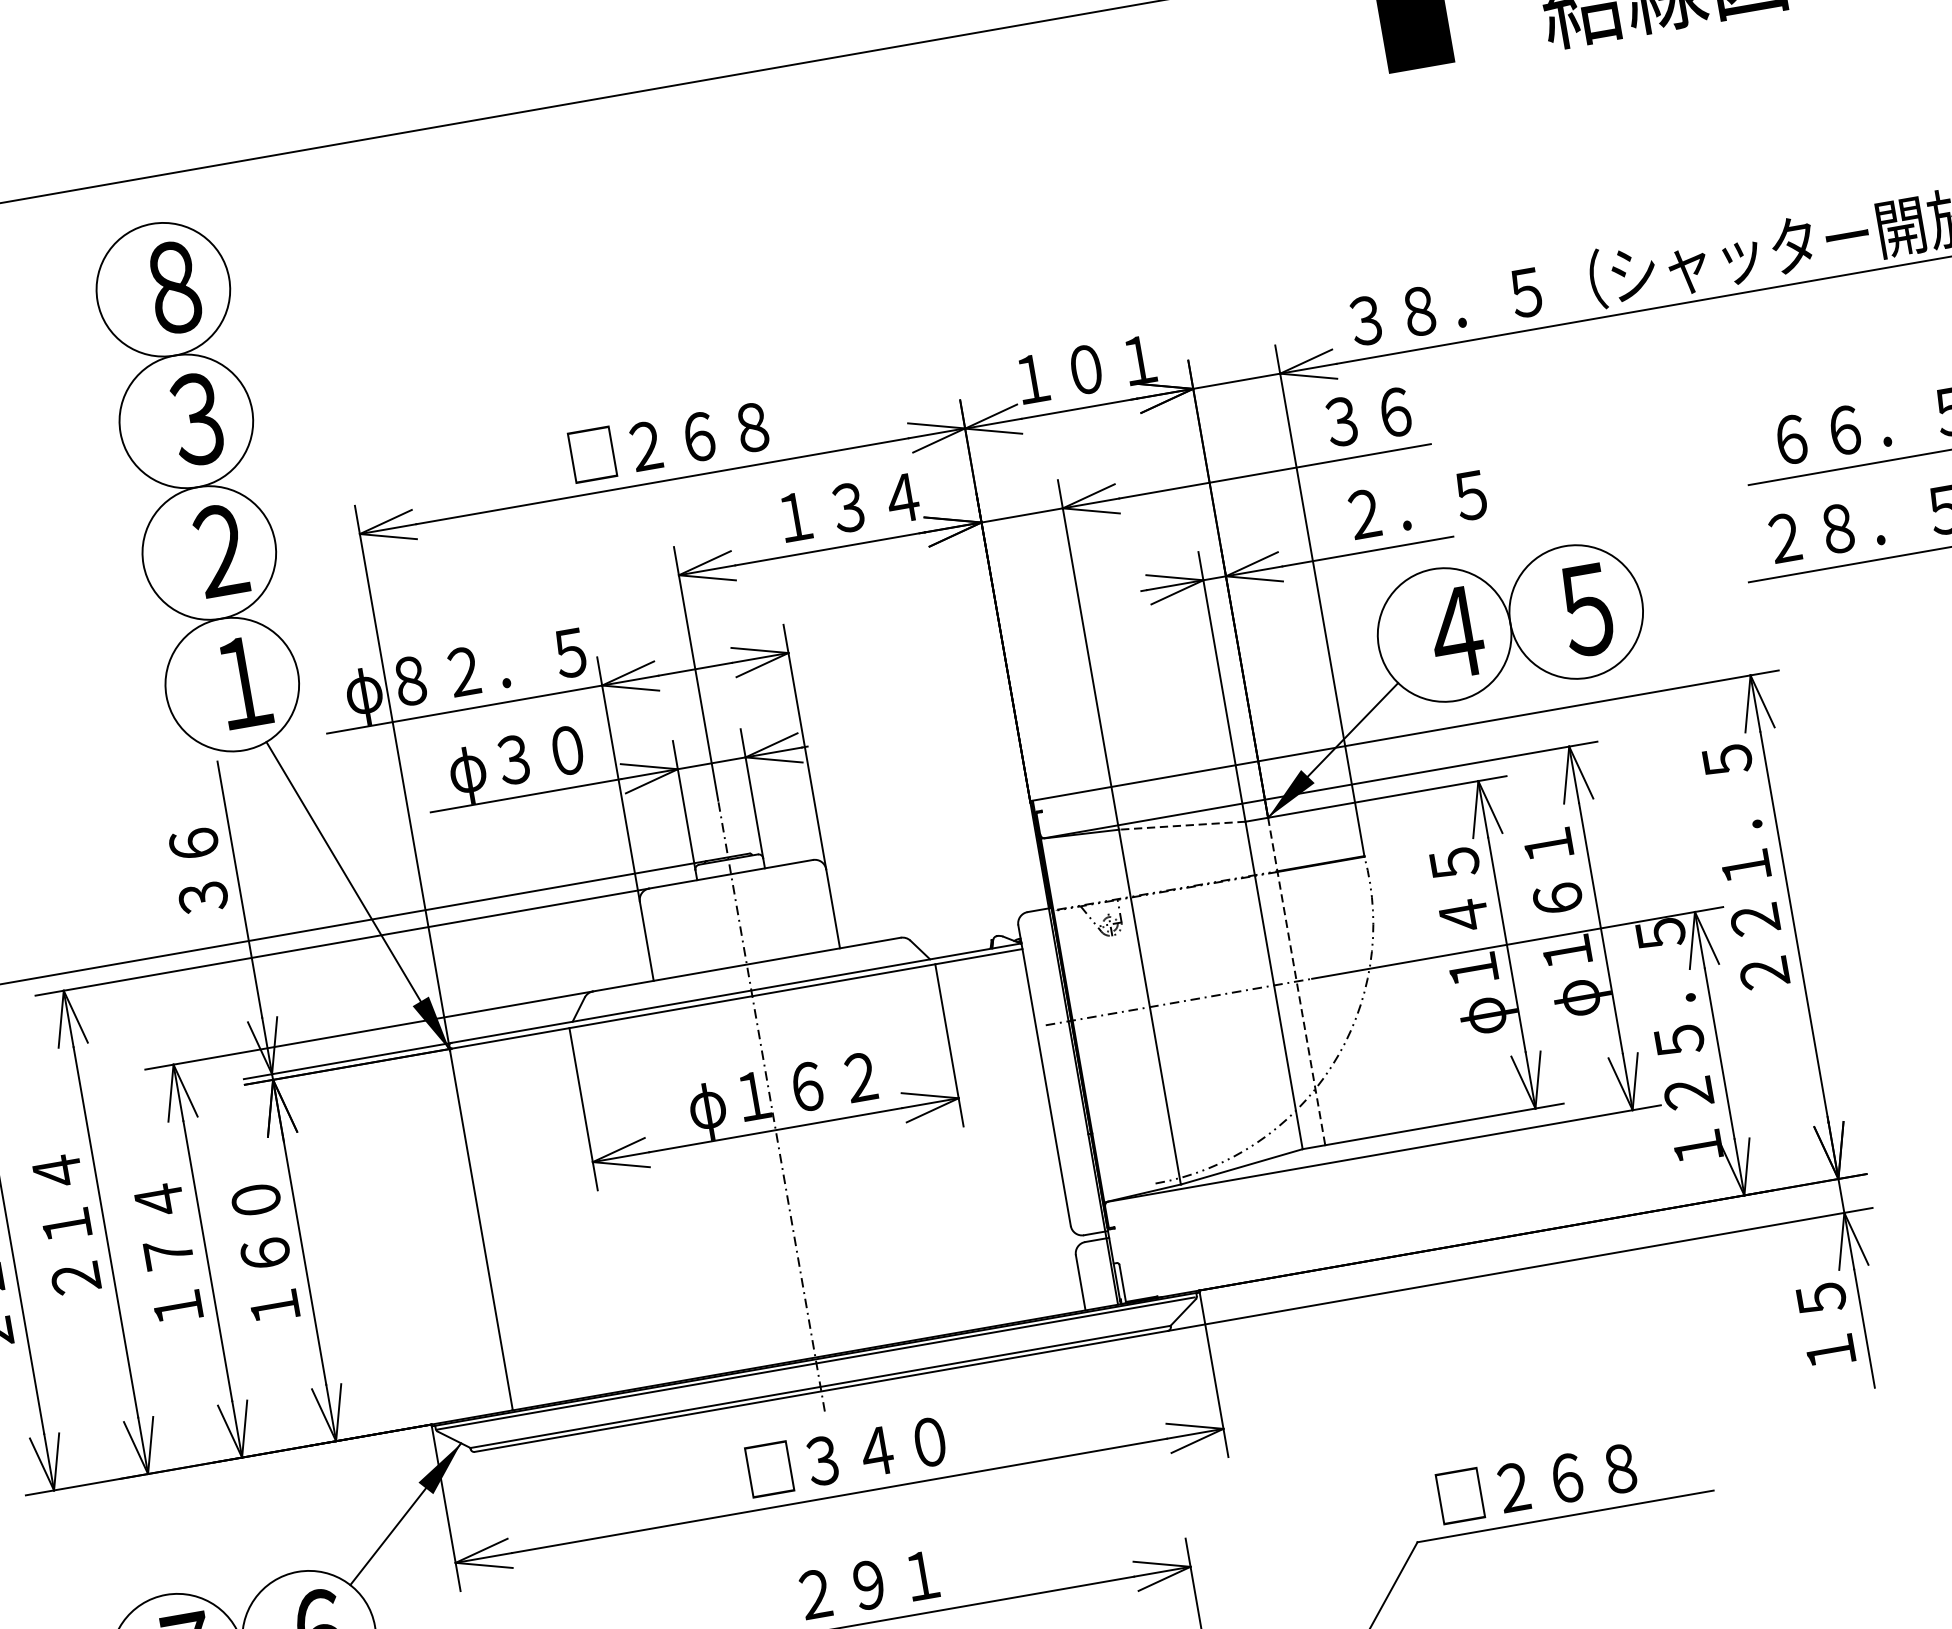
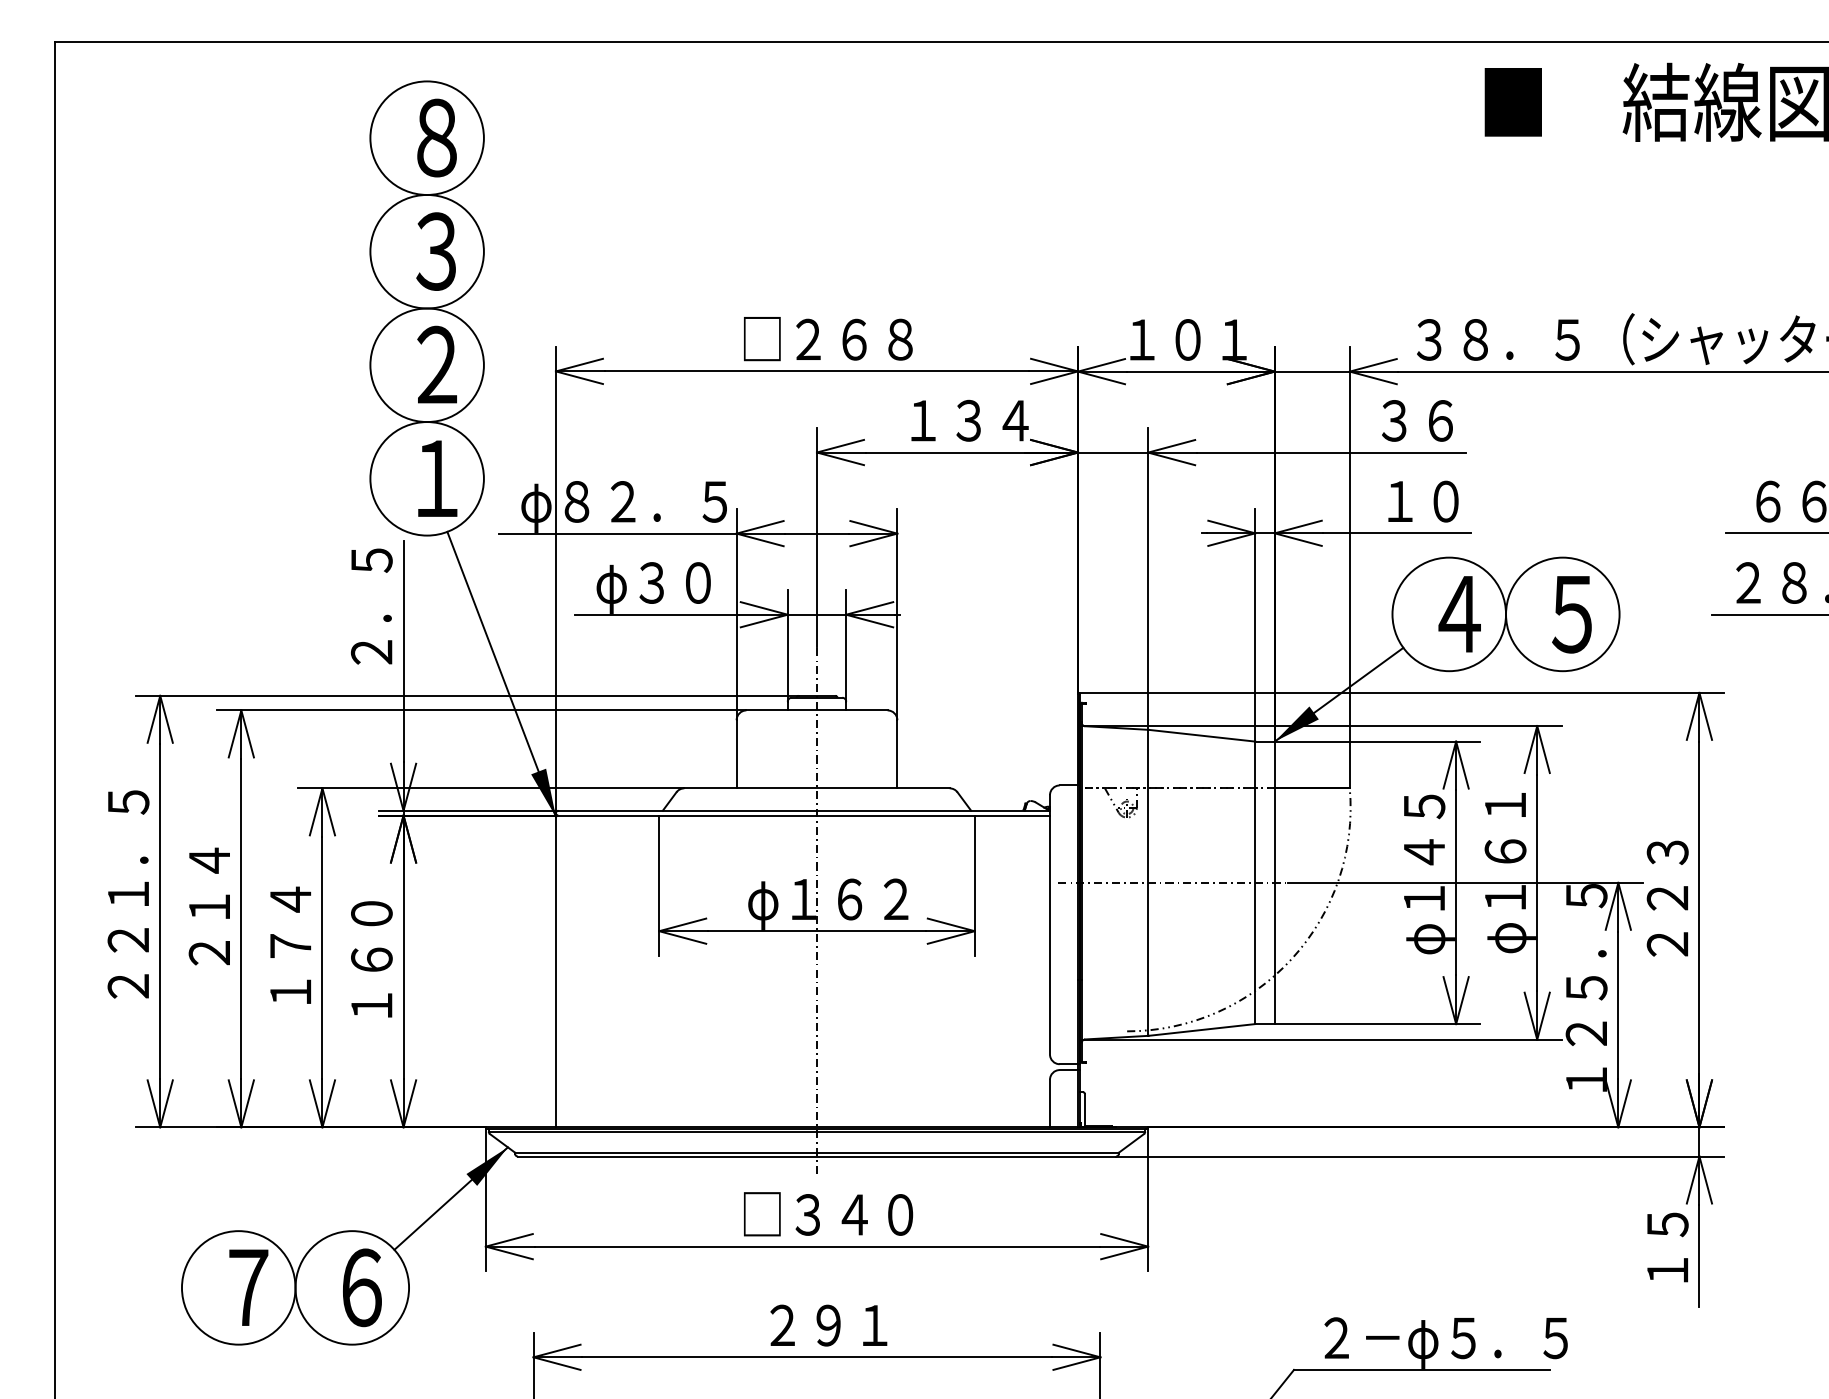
text: (1417, 504) -> (1445, 501), ２．５ -> １０
text: (1736, 813) -> (1667, 806), ２２１．５ -> ２２３
line: (1183, 825) -> (1202, 735), dashed -> solid
text: (193, 843) -> (371, 606), ３６ -> ２．５
line: (1296, 982) -> (1274, 883), dashed -> solid
text: (1583, 1479) -> (1442, 1341), □２６８ -> ２－φ５．５

